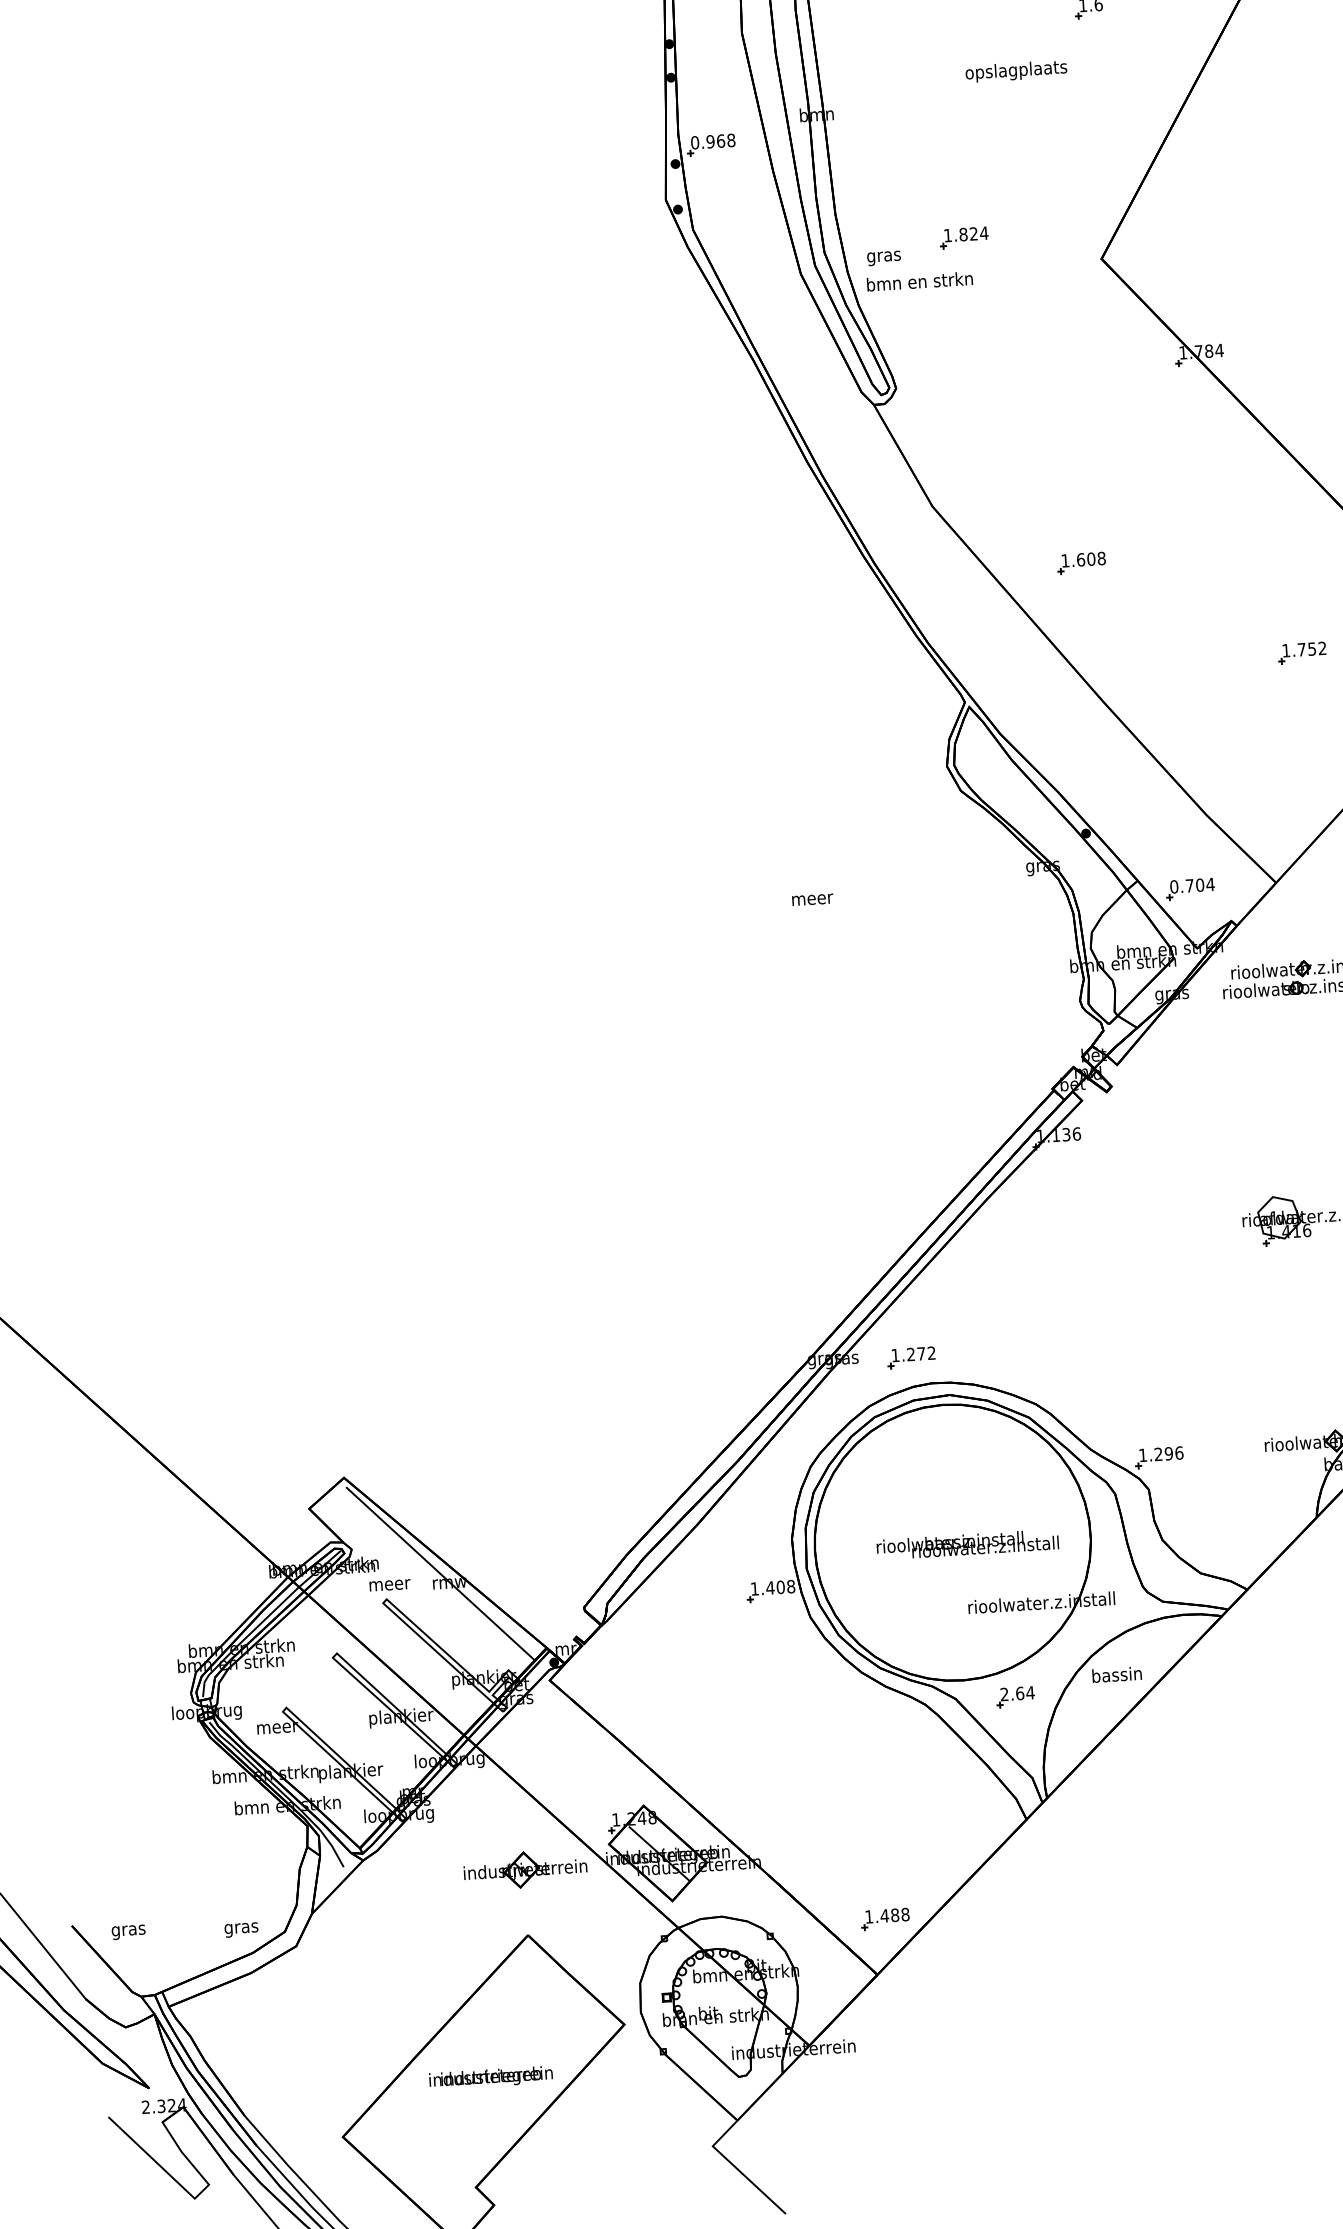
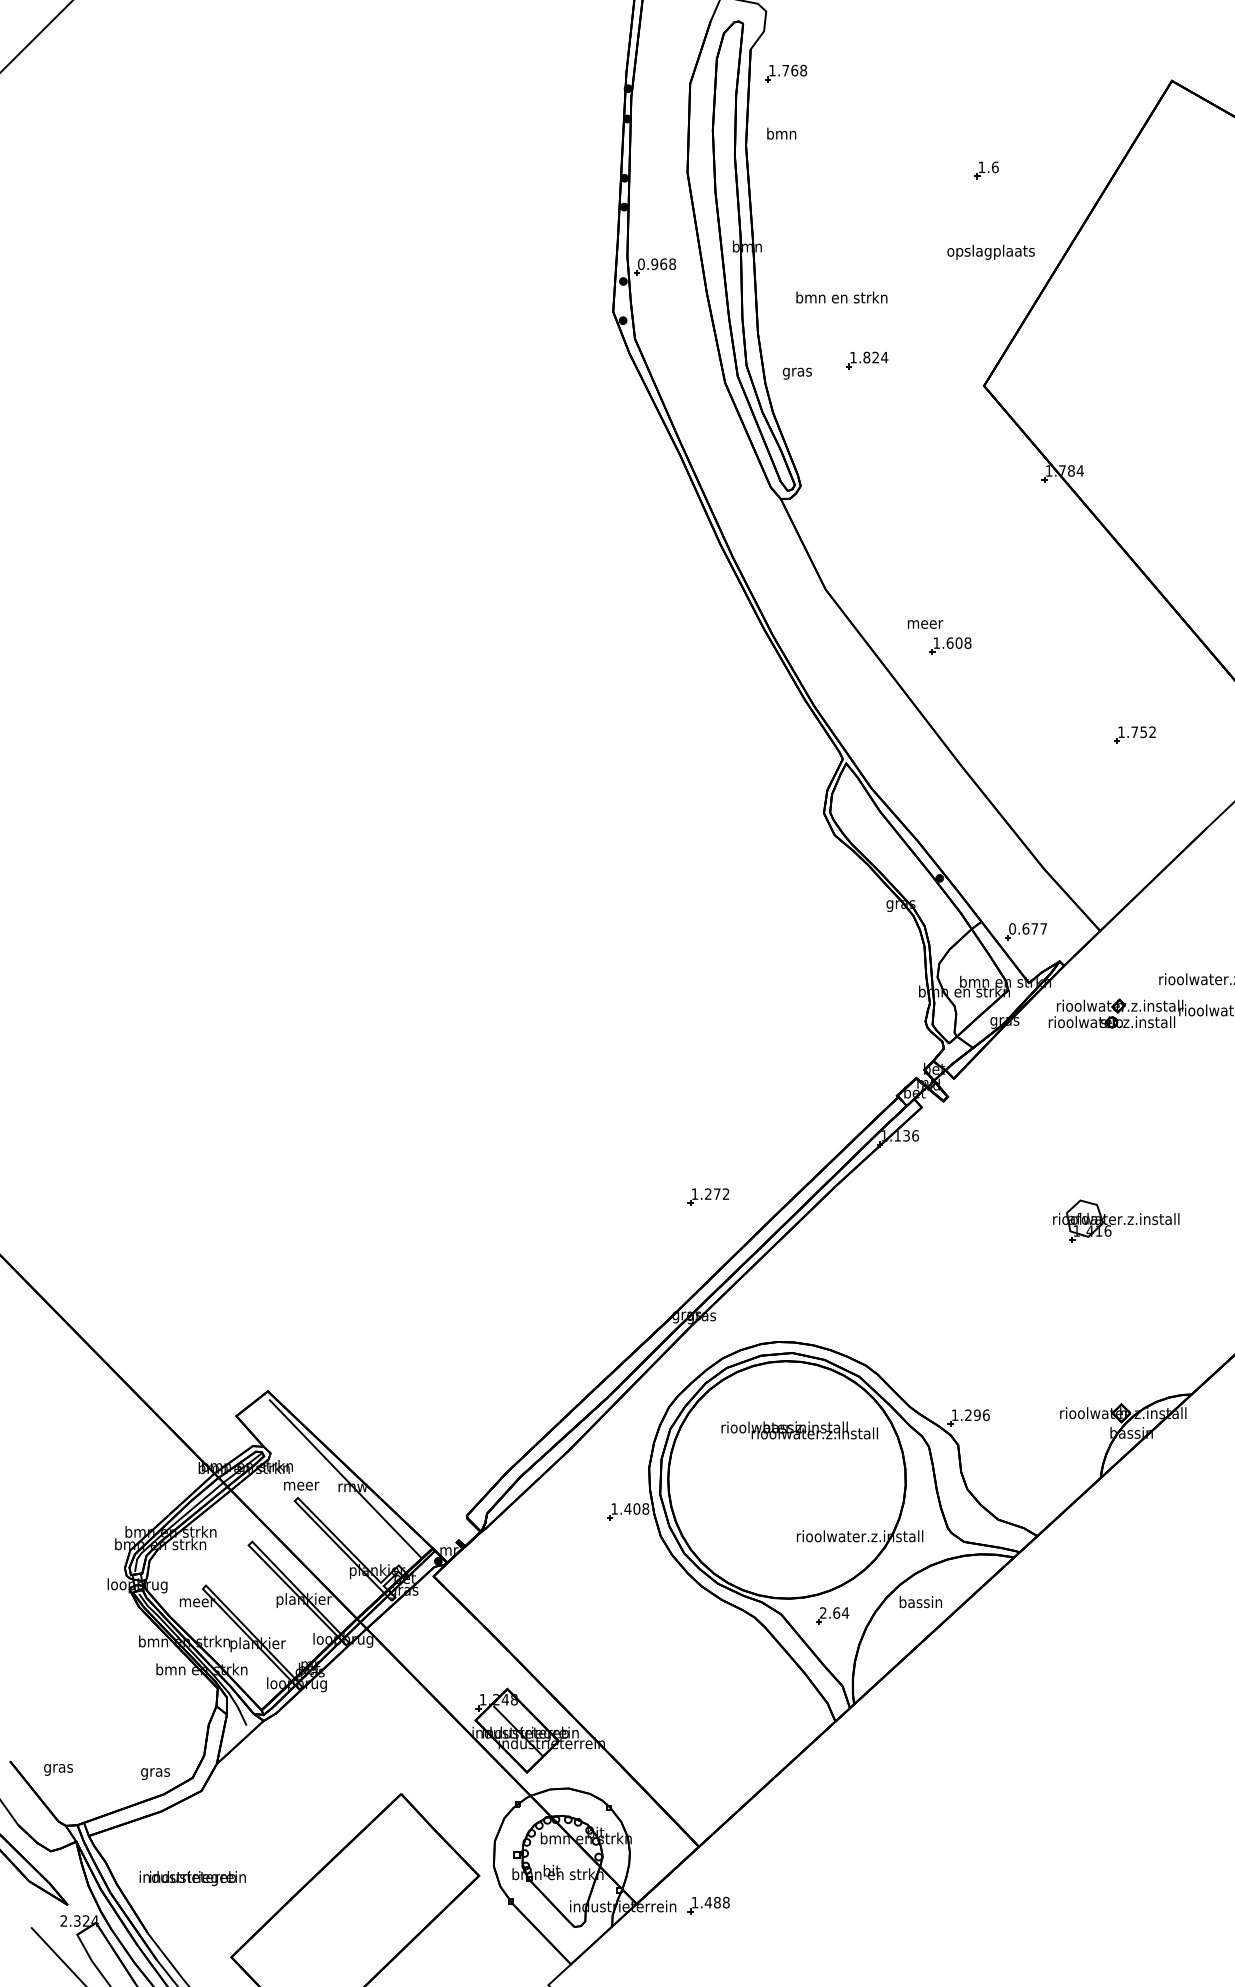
text: (1015, 70) -> (990, 251), moved
text: (919, 281) -> (841, 297), moved
text: (1199, 884) -> (1034, 928), 0.704 -> 0.677
text: (812, 899) -> (925, 624), moved
part: (911, 1357) -> (708, 1196), moved
text: (967, 1544) -> (799, 1430), moved
part: (525, 1869) -> (402, 1737), removed
part: (885, 1919) -> (708, 1905), moved
text: (490, 2077) -> (192, 1878), moved

